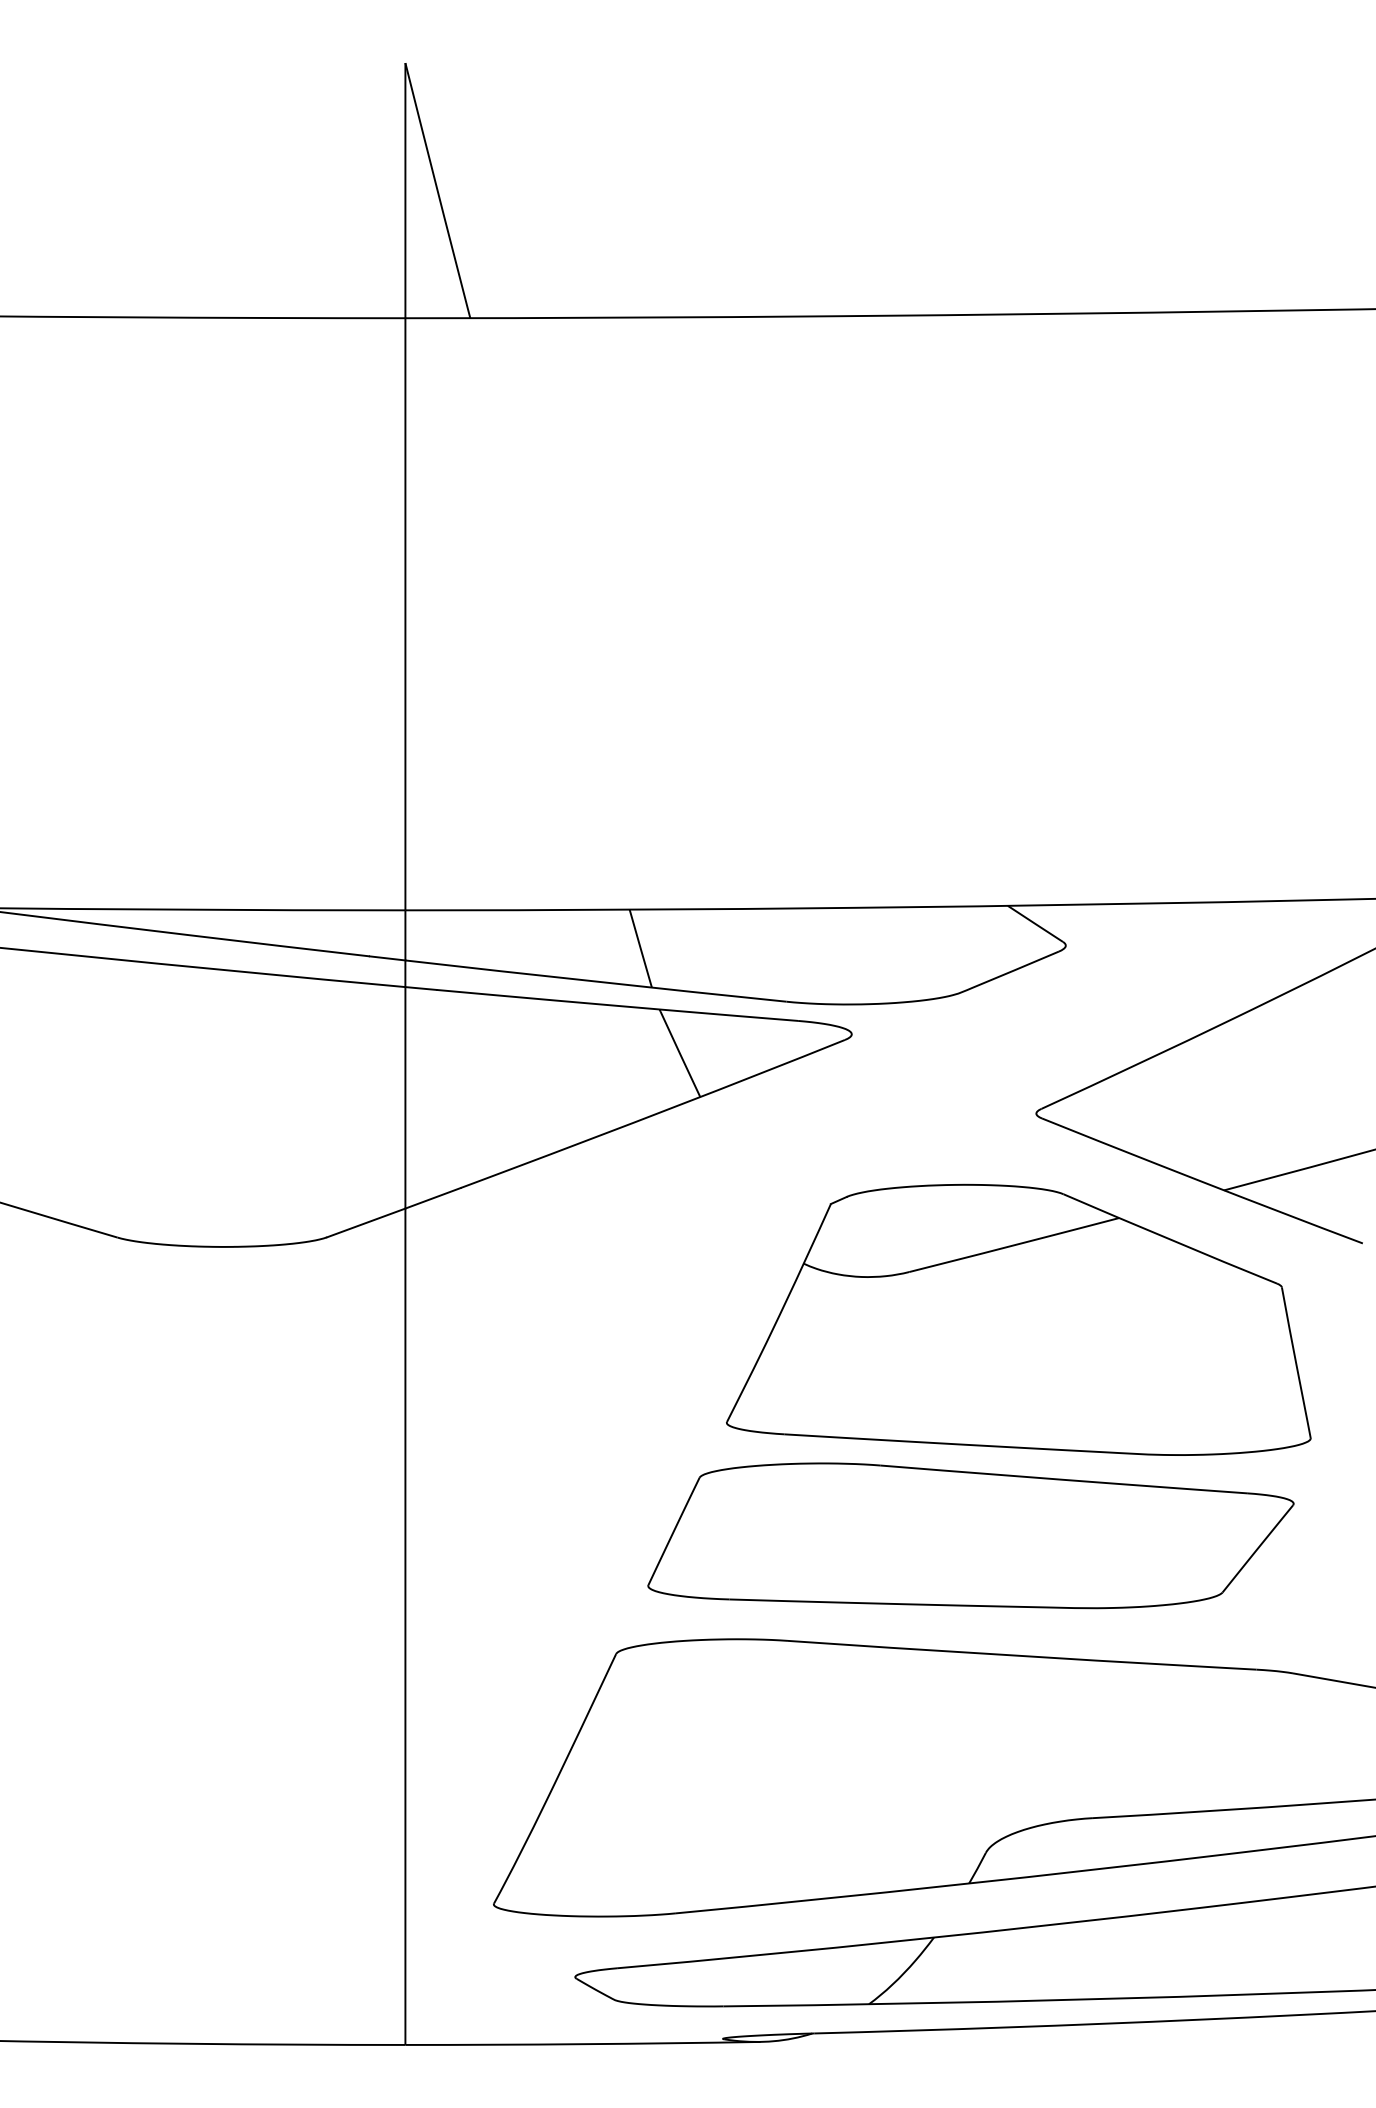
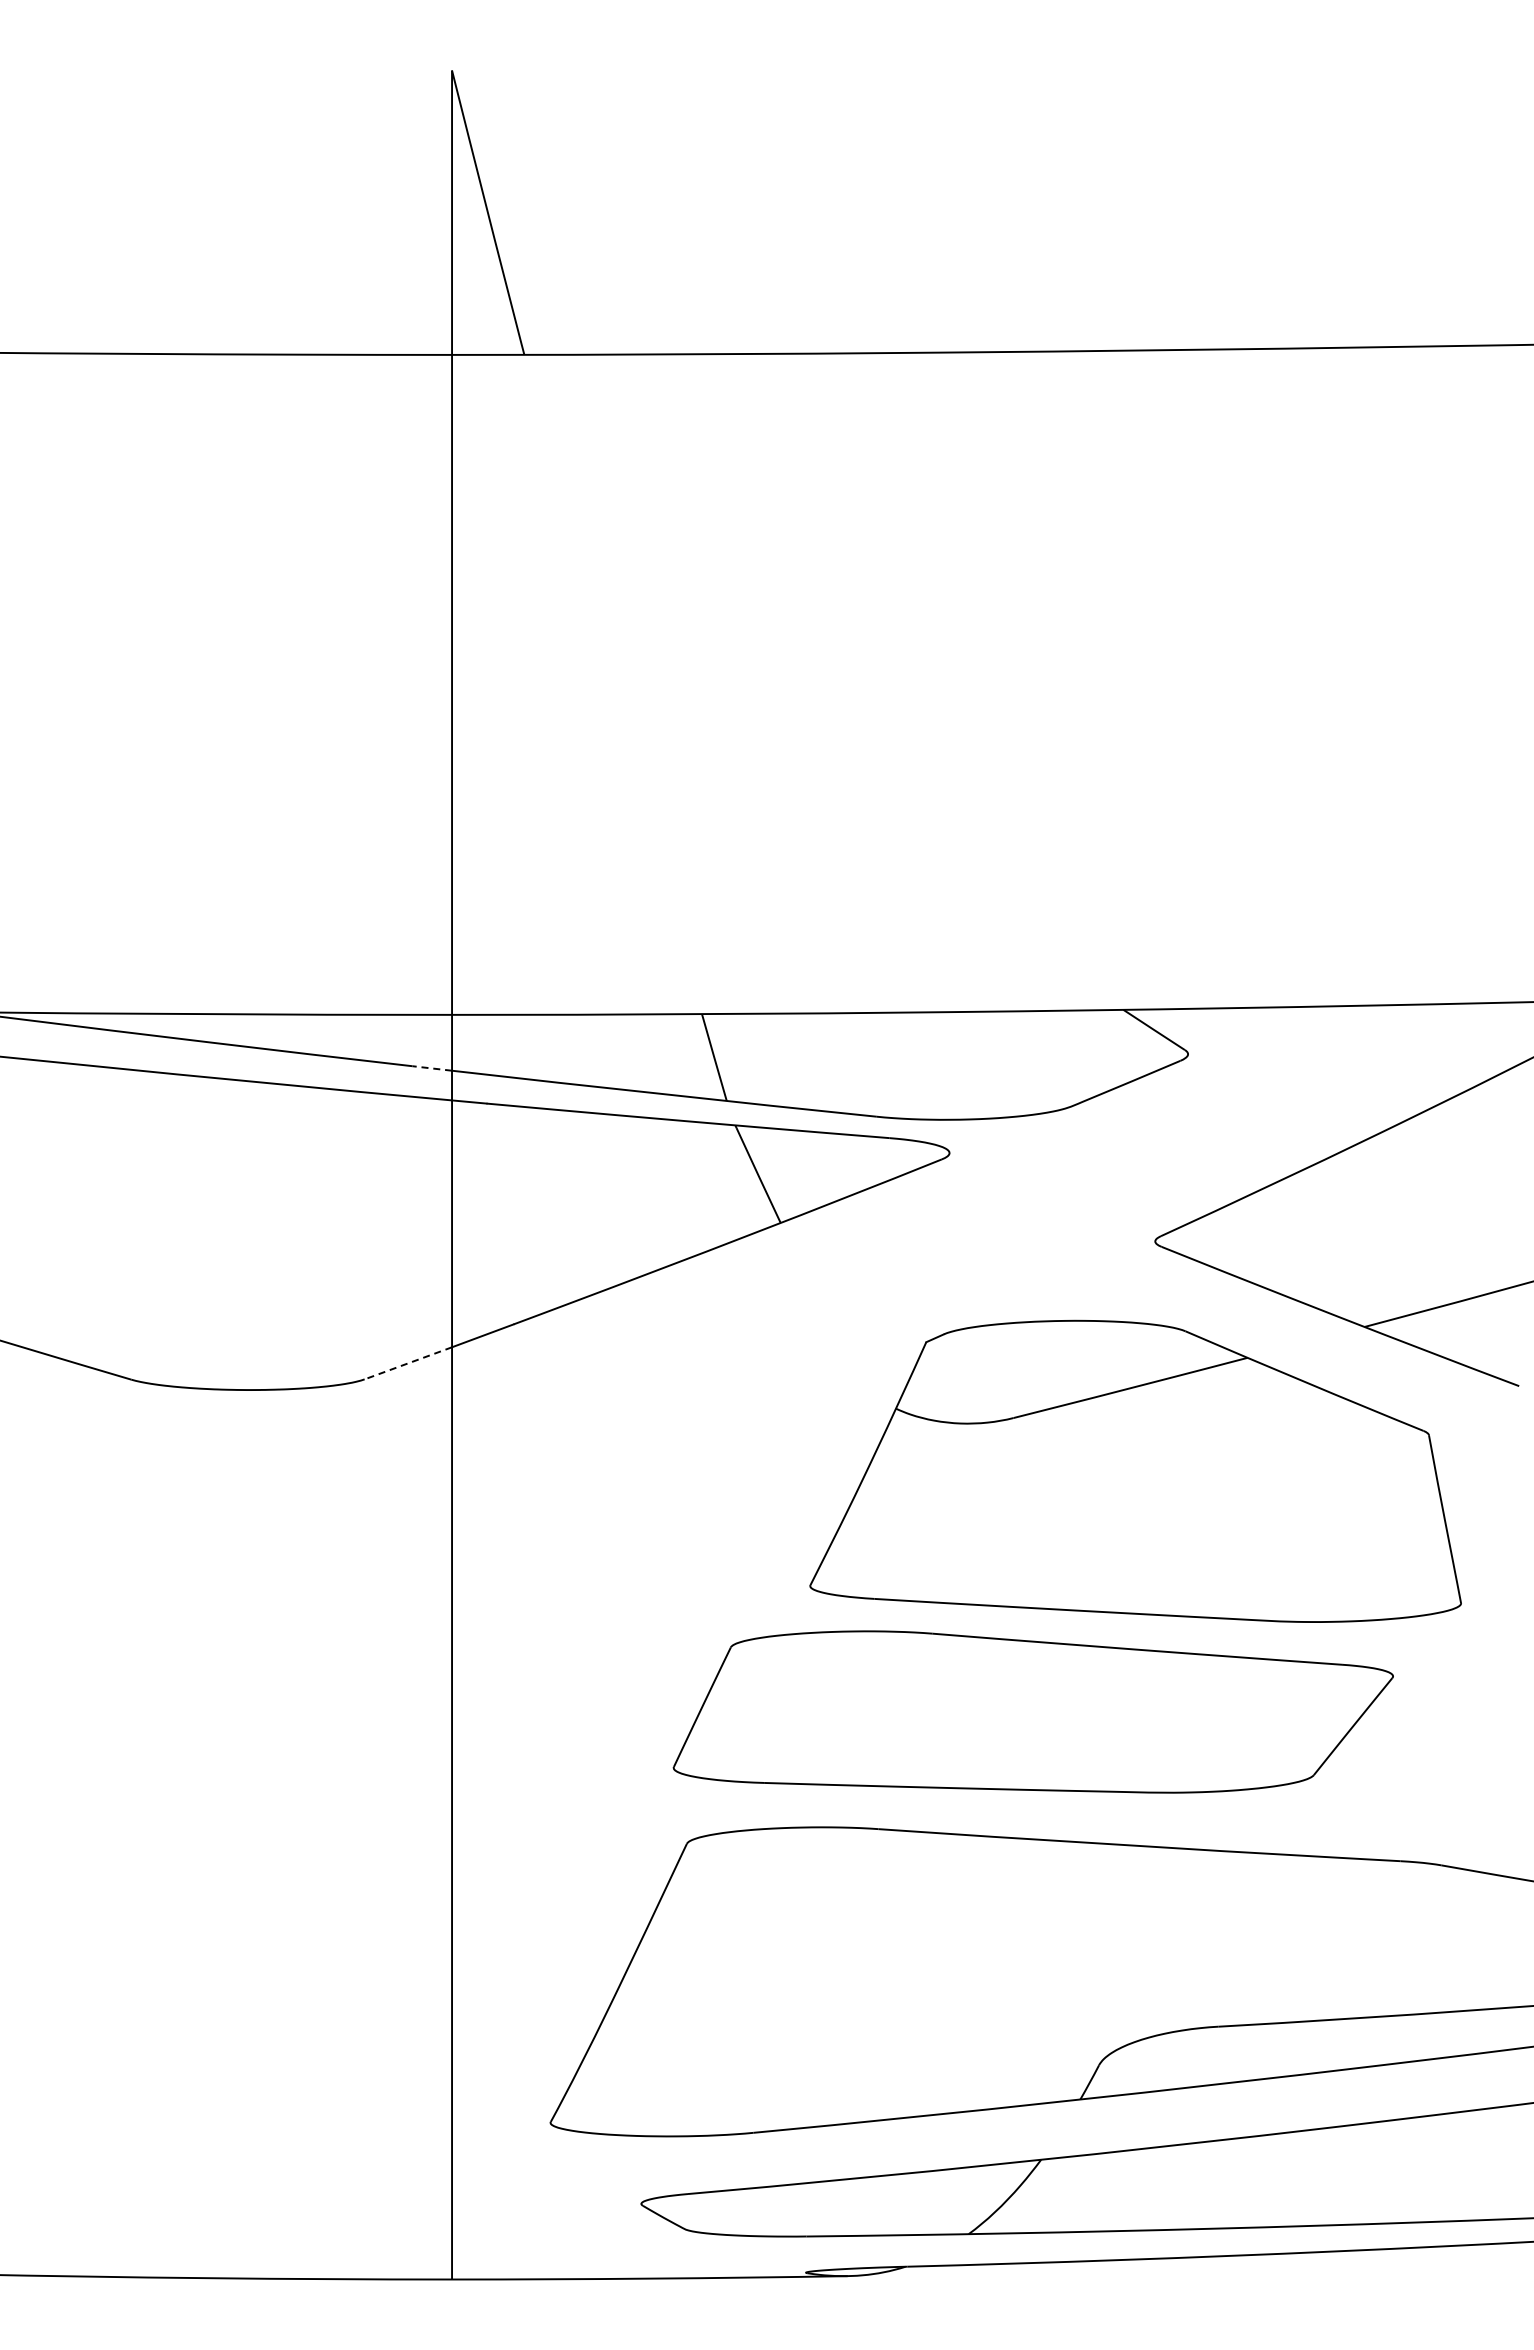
line: (387, 958) -> (432, 1068), solid -> dashed
line: (366, 1223) -> (408, 1363), solid -> dashed
part: (970, 1535) -> (1032, 1711), moved

